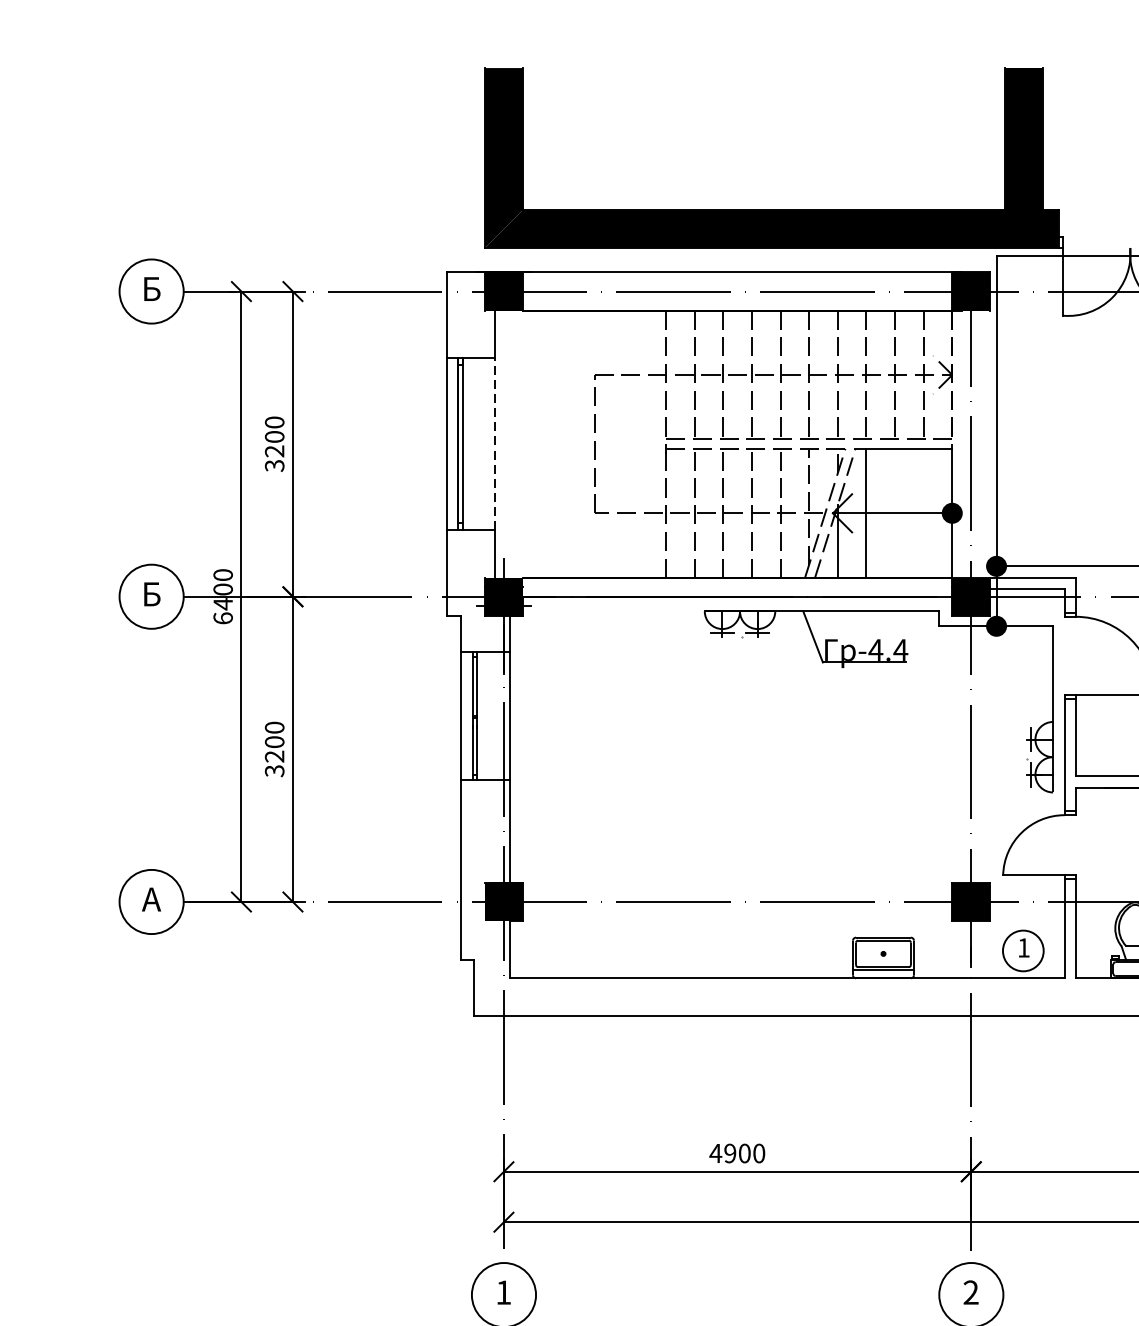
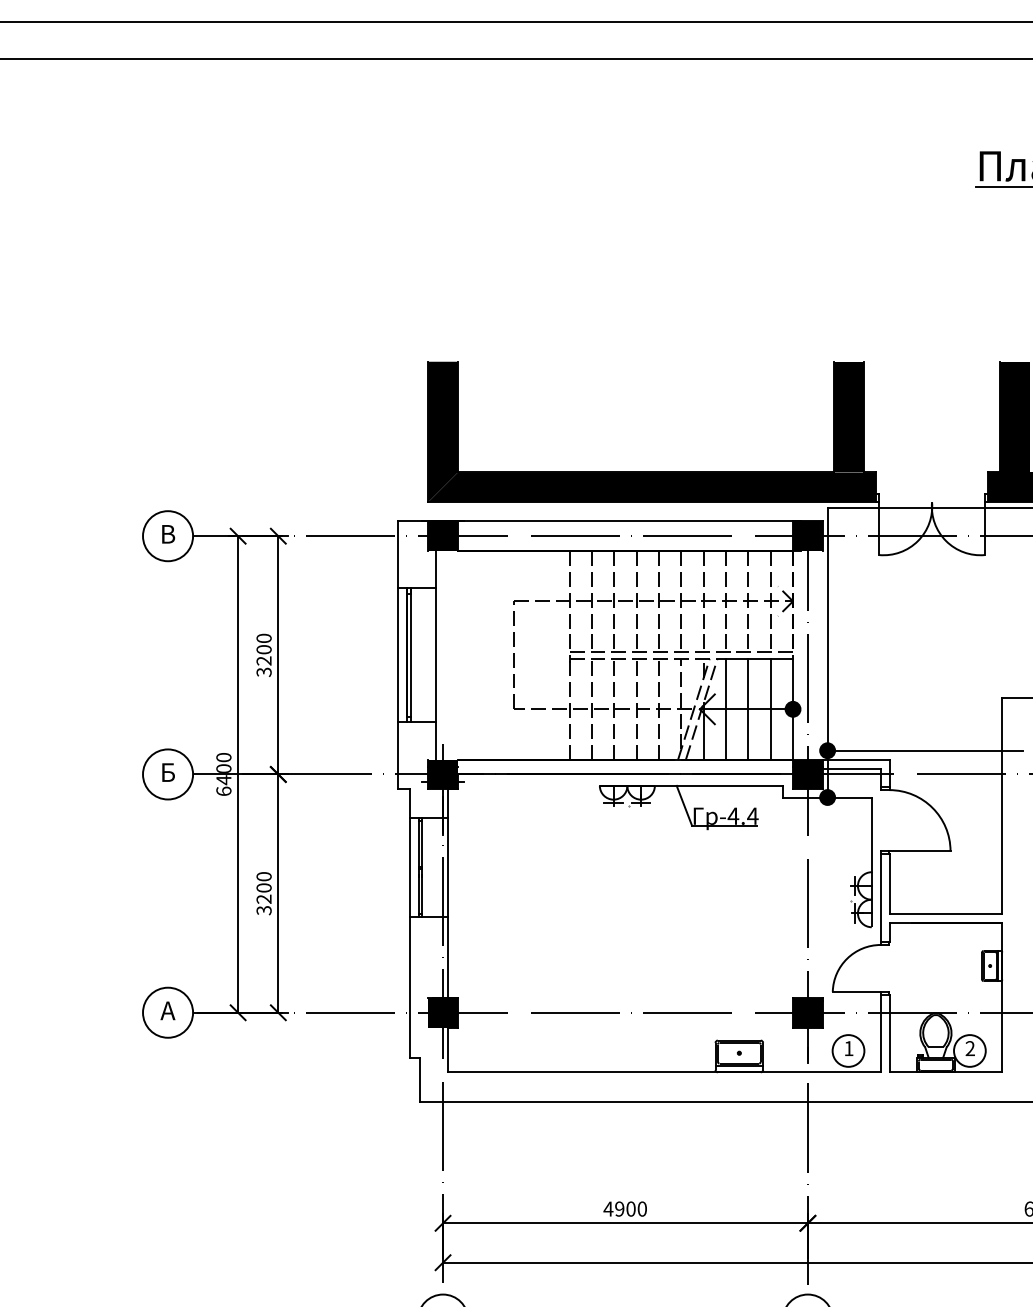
text: (152, 288) -> (168, 533), Б -> В
line: (495, 443) -> (436, 654), dashed -> solid
line: (895, 513) -> (748, 709), added
line: (923, 513) -> (770, 709), added

